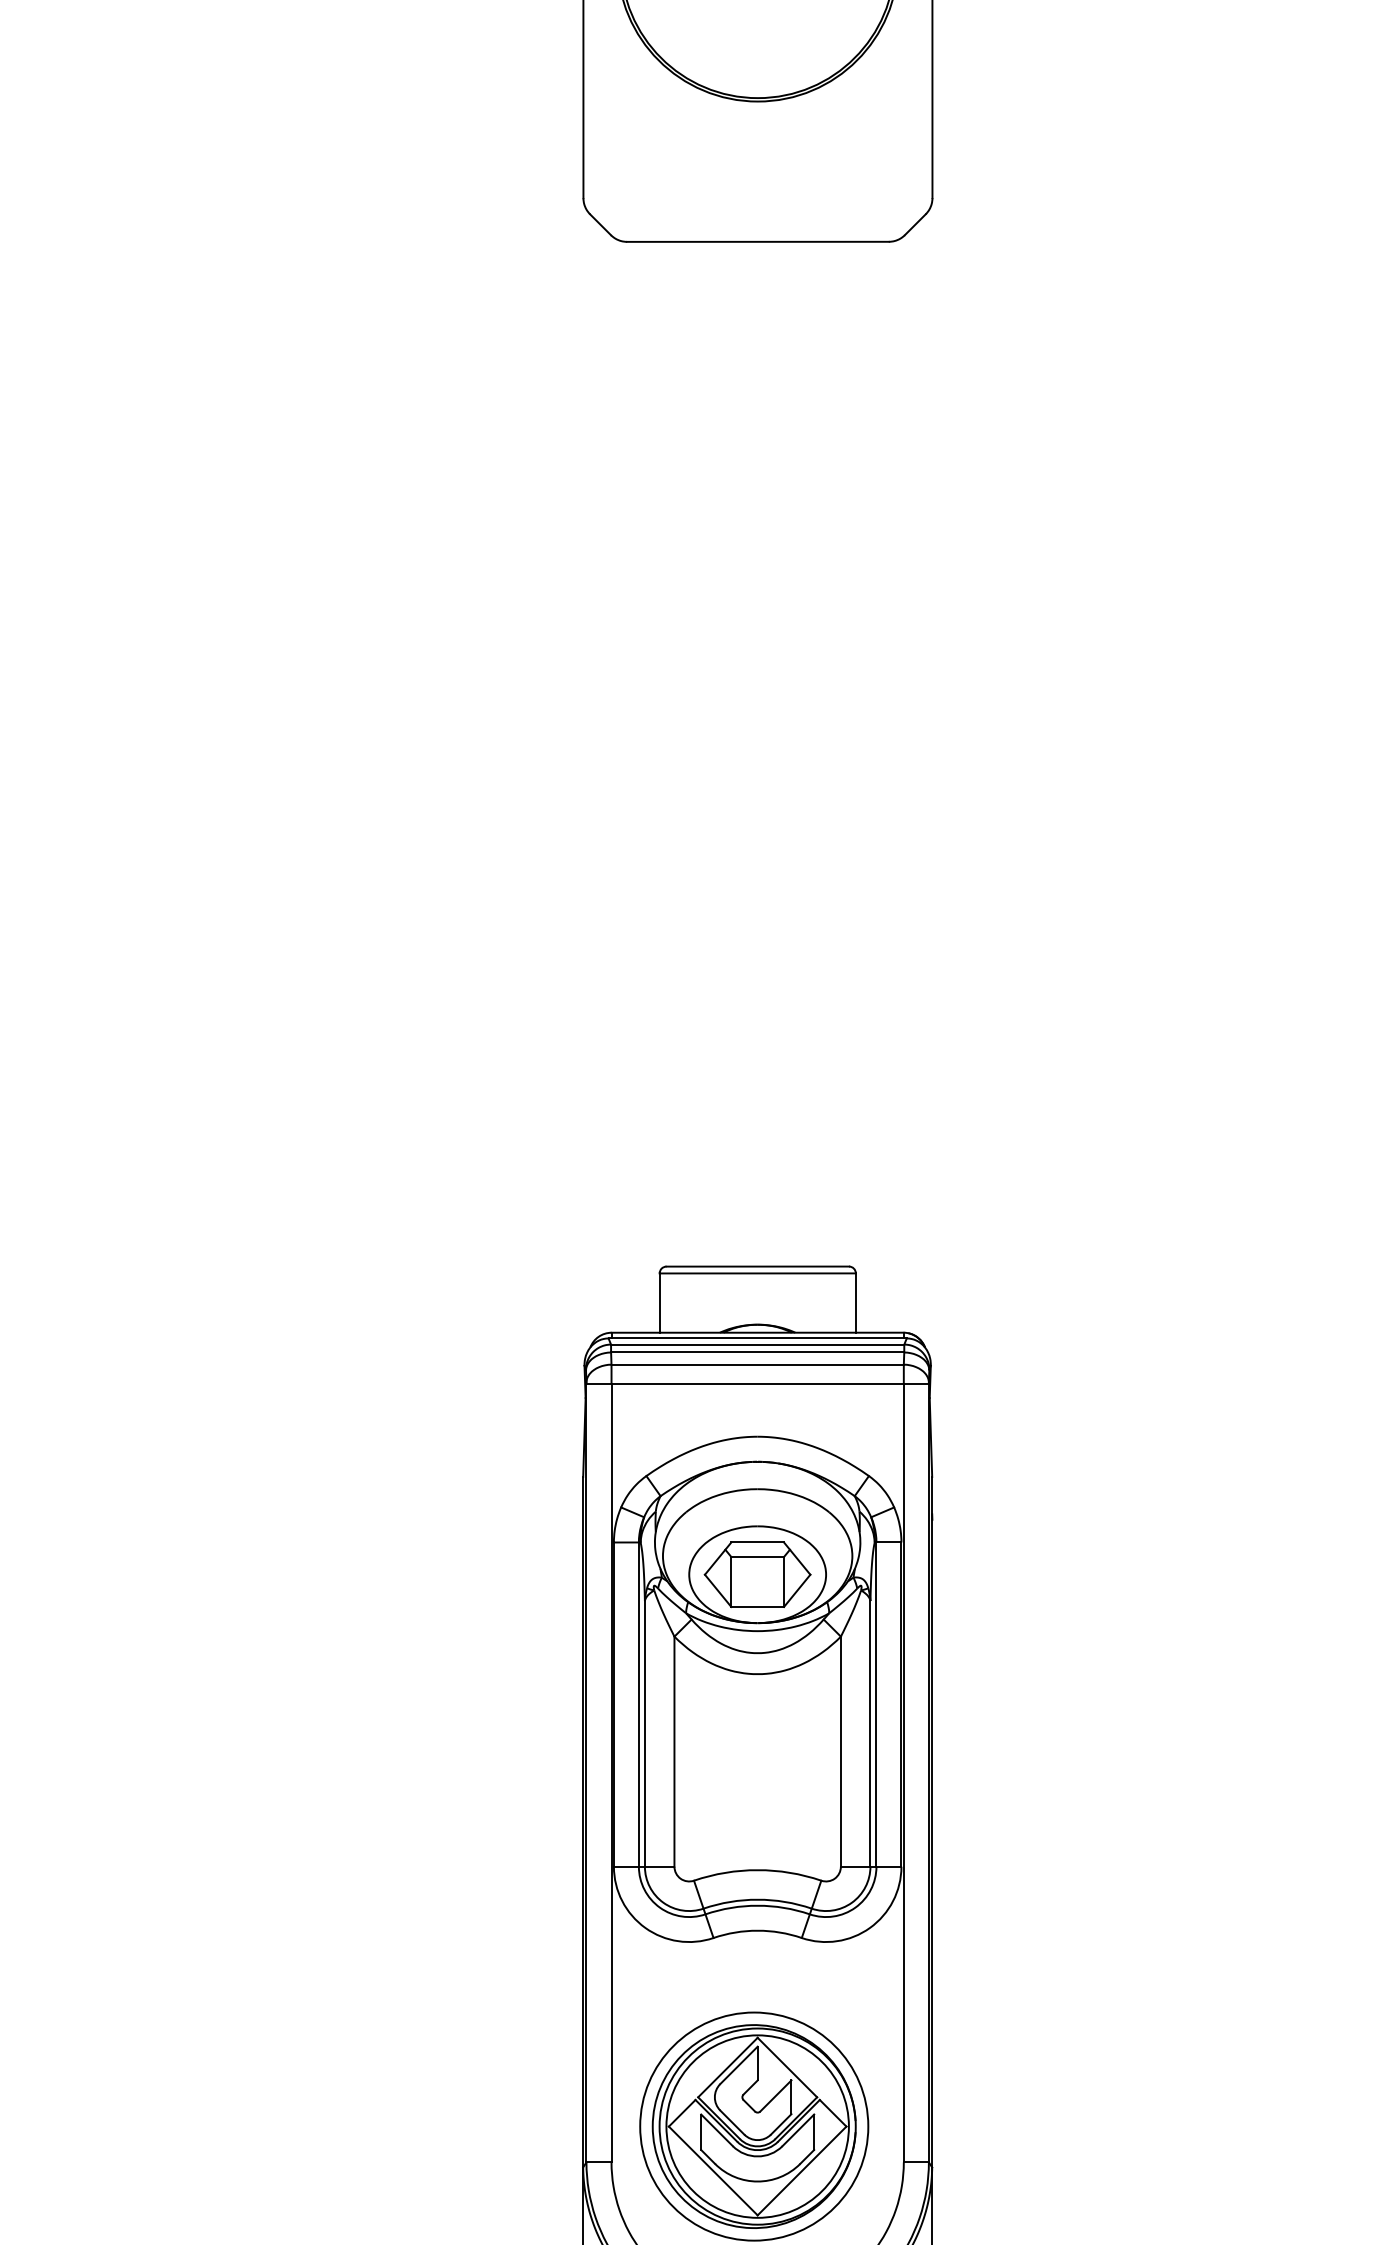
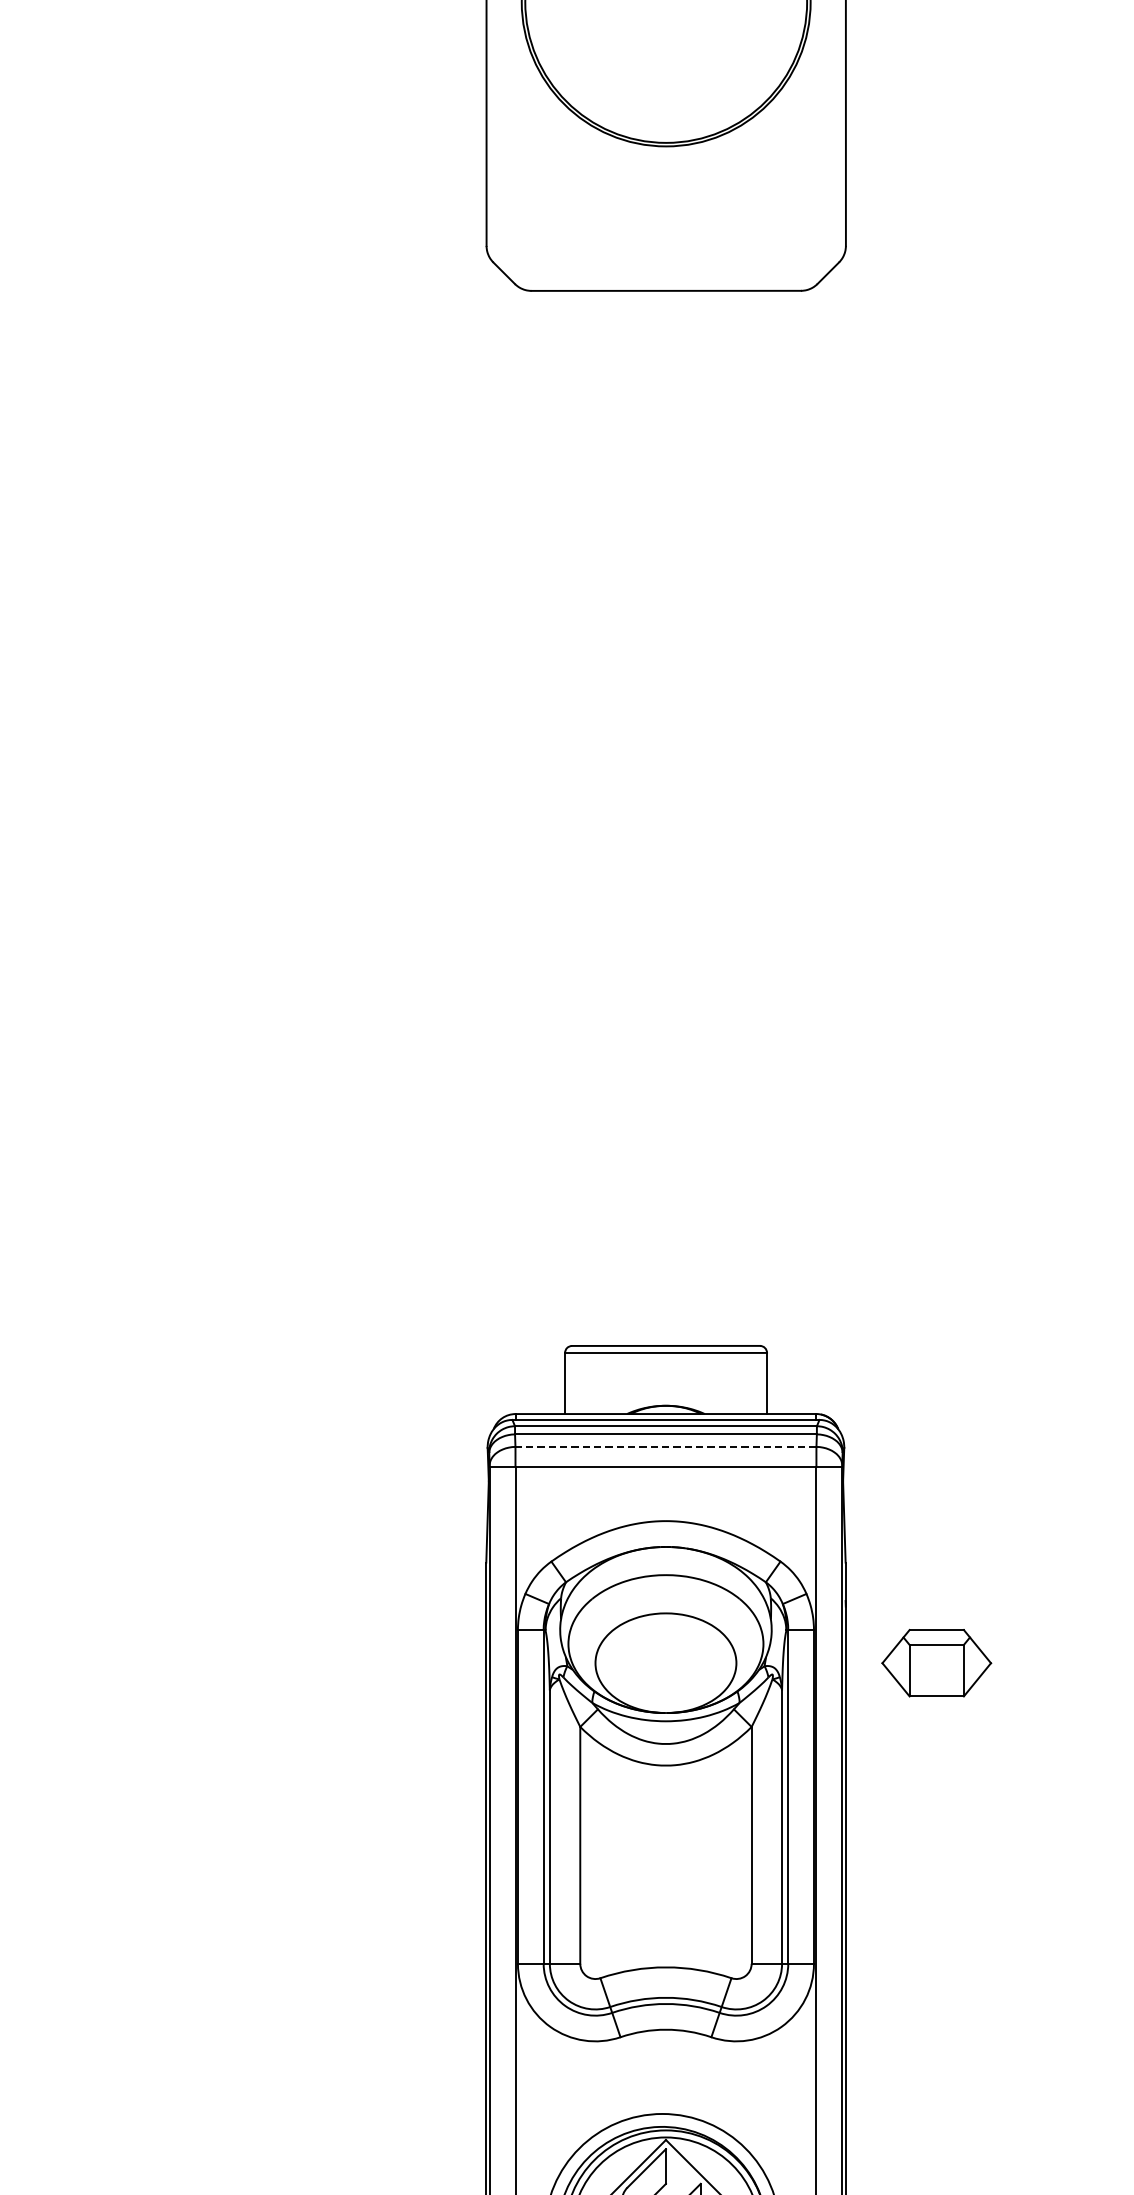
line: (757, 1364) -> (665, 1446), solid -> dashed
part: (757, 1574) -> (936, 1662), moved

